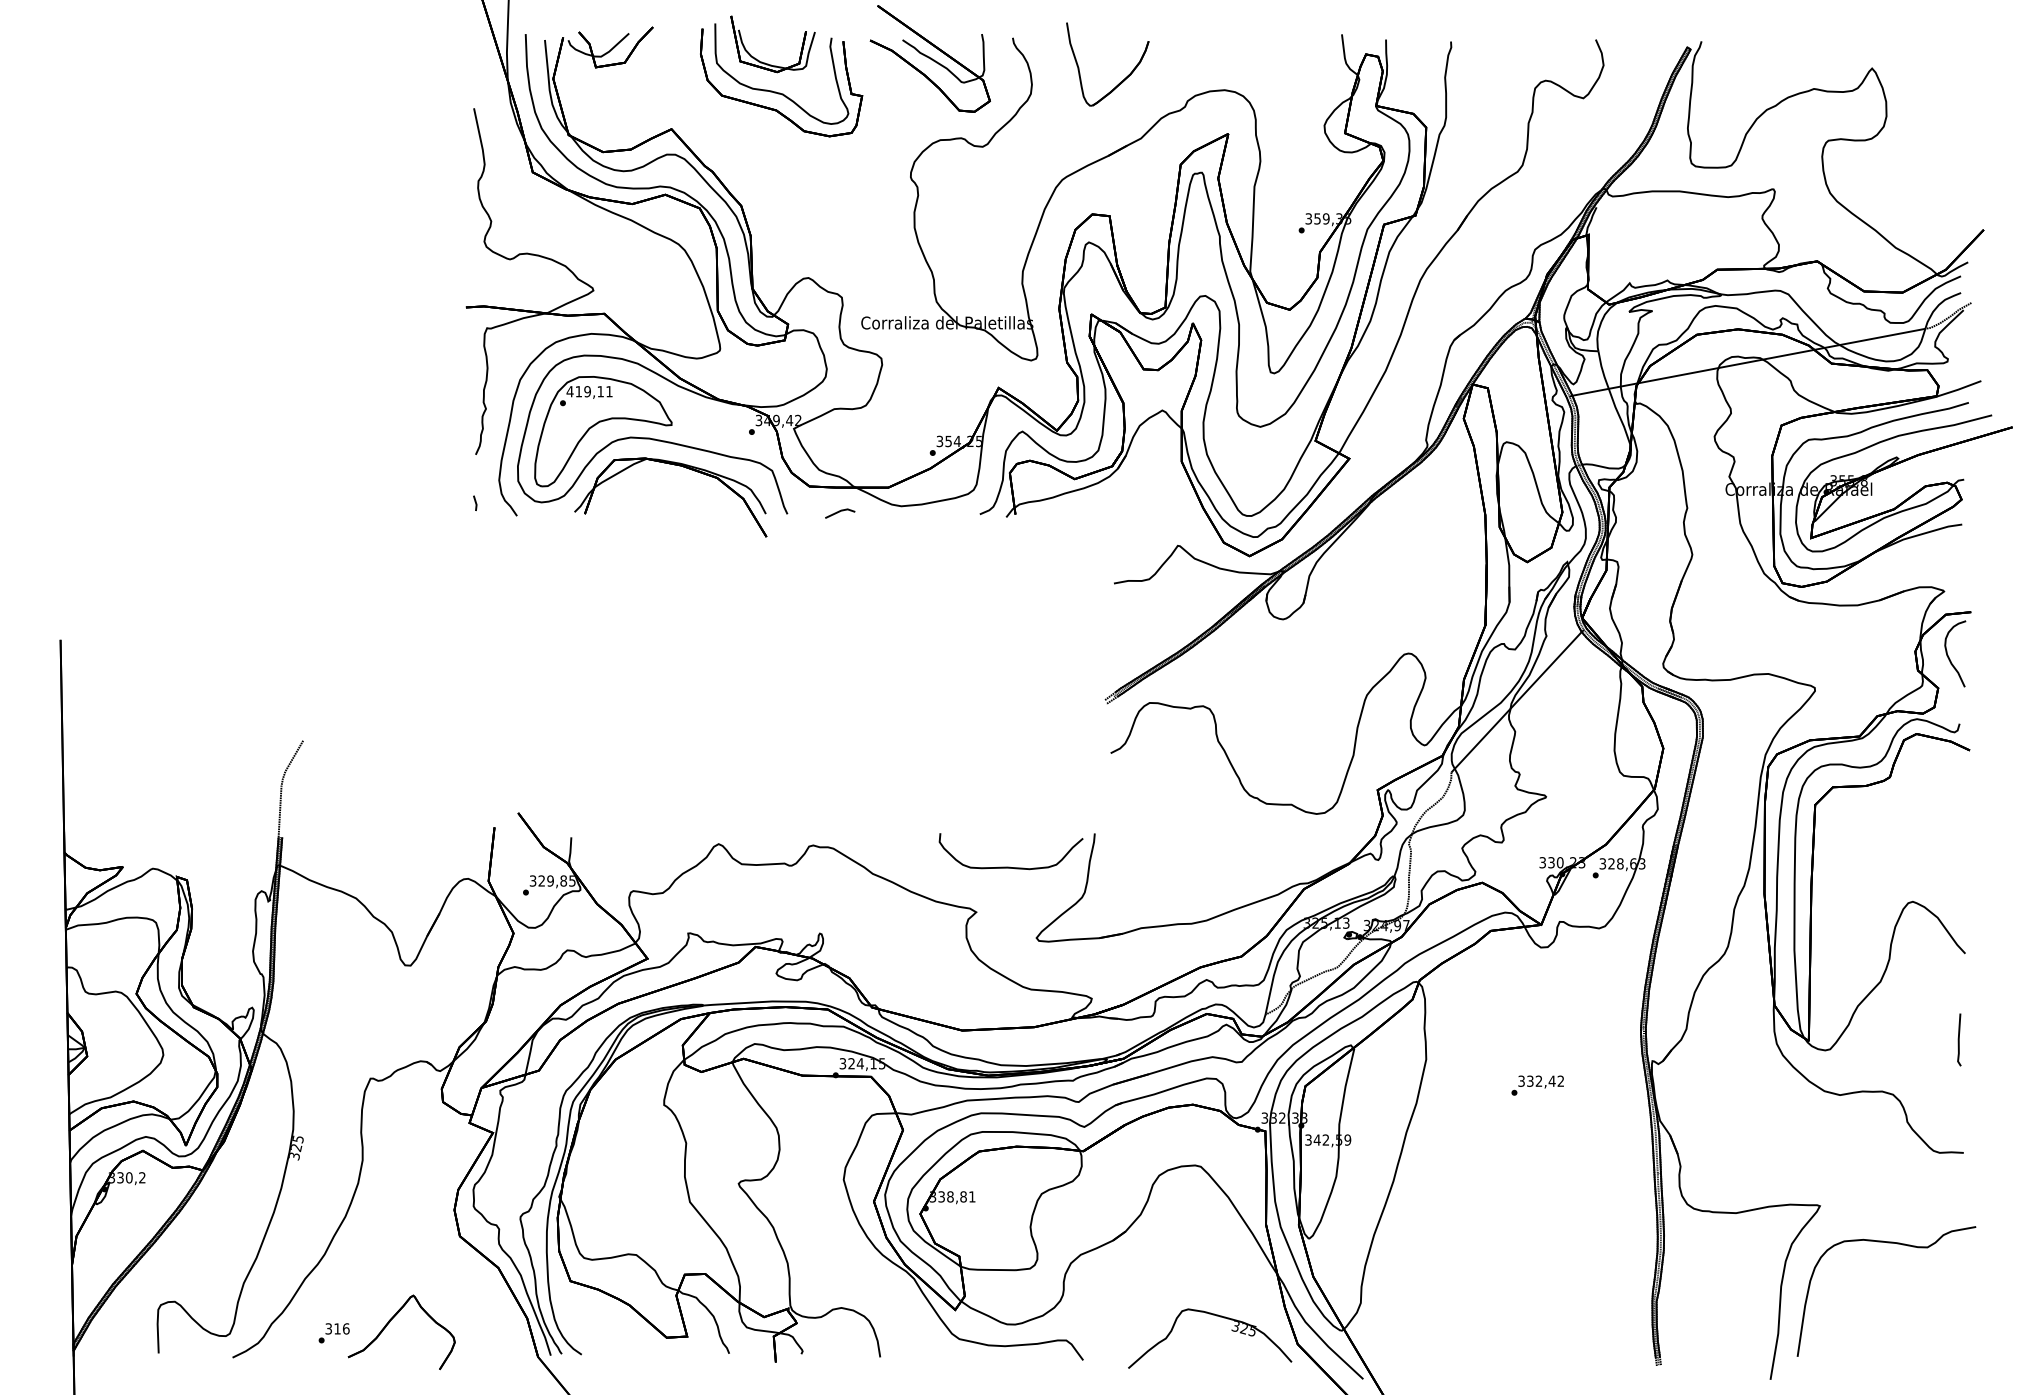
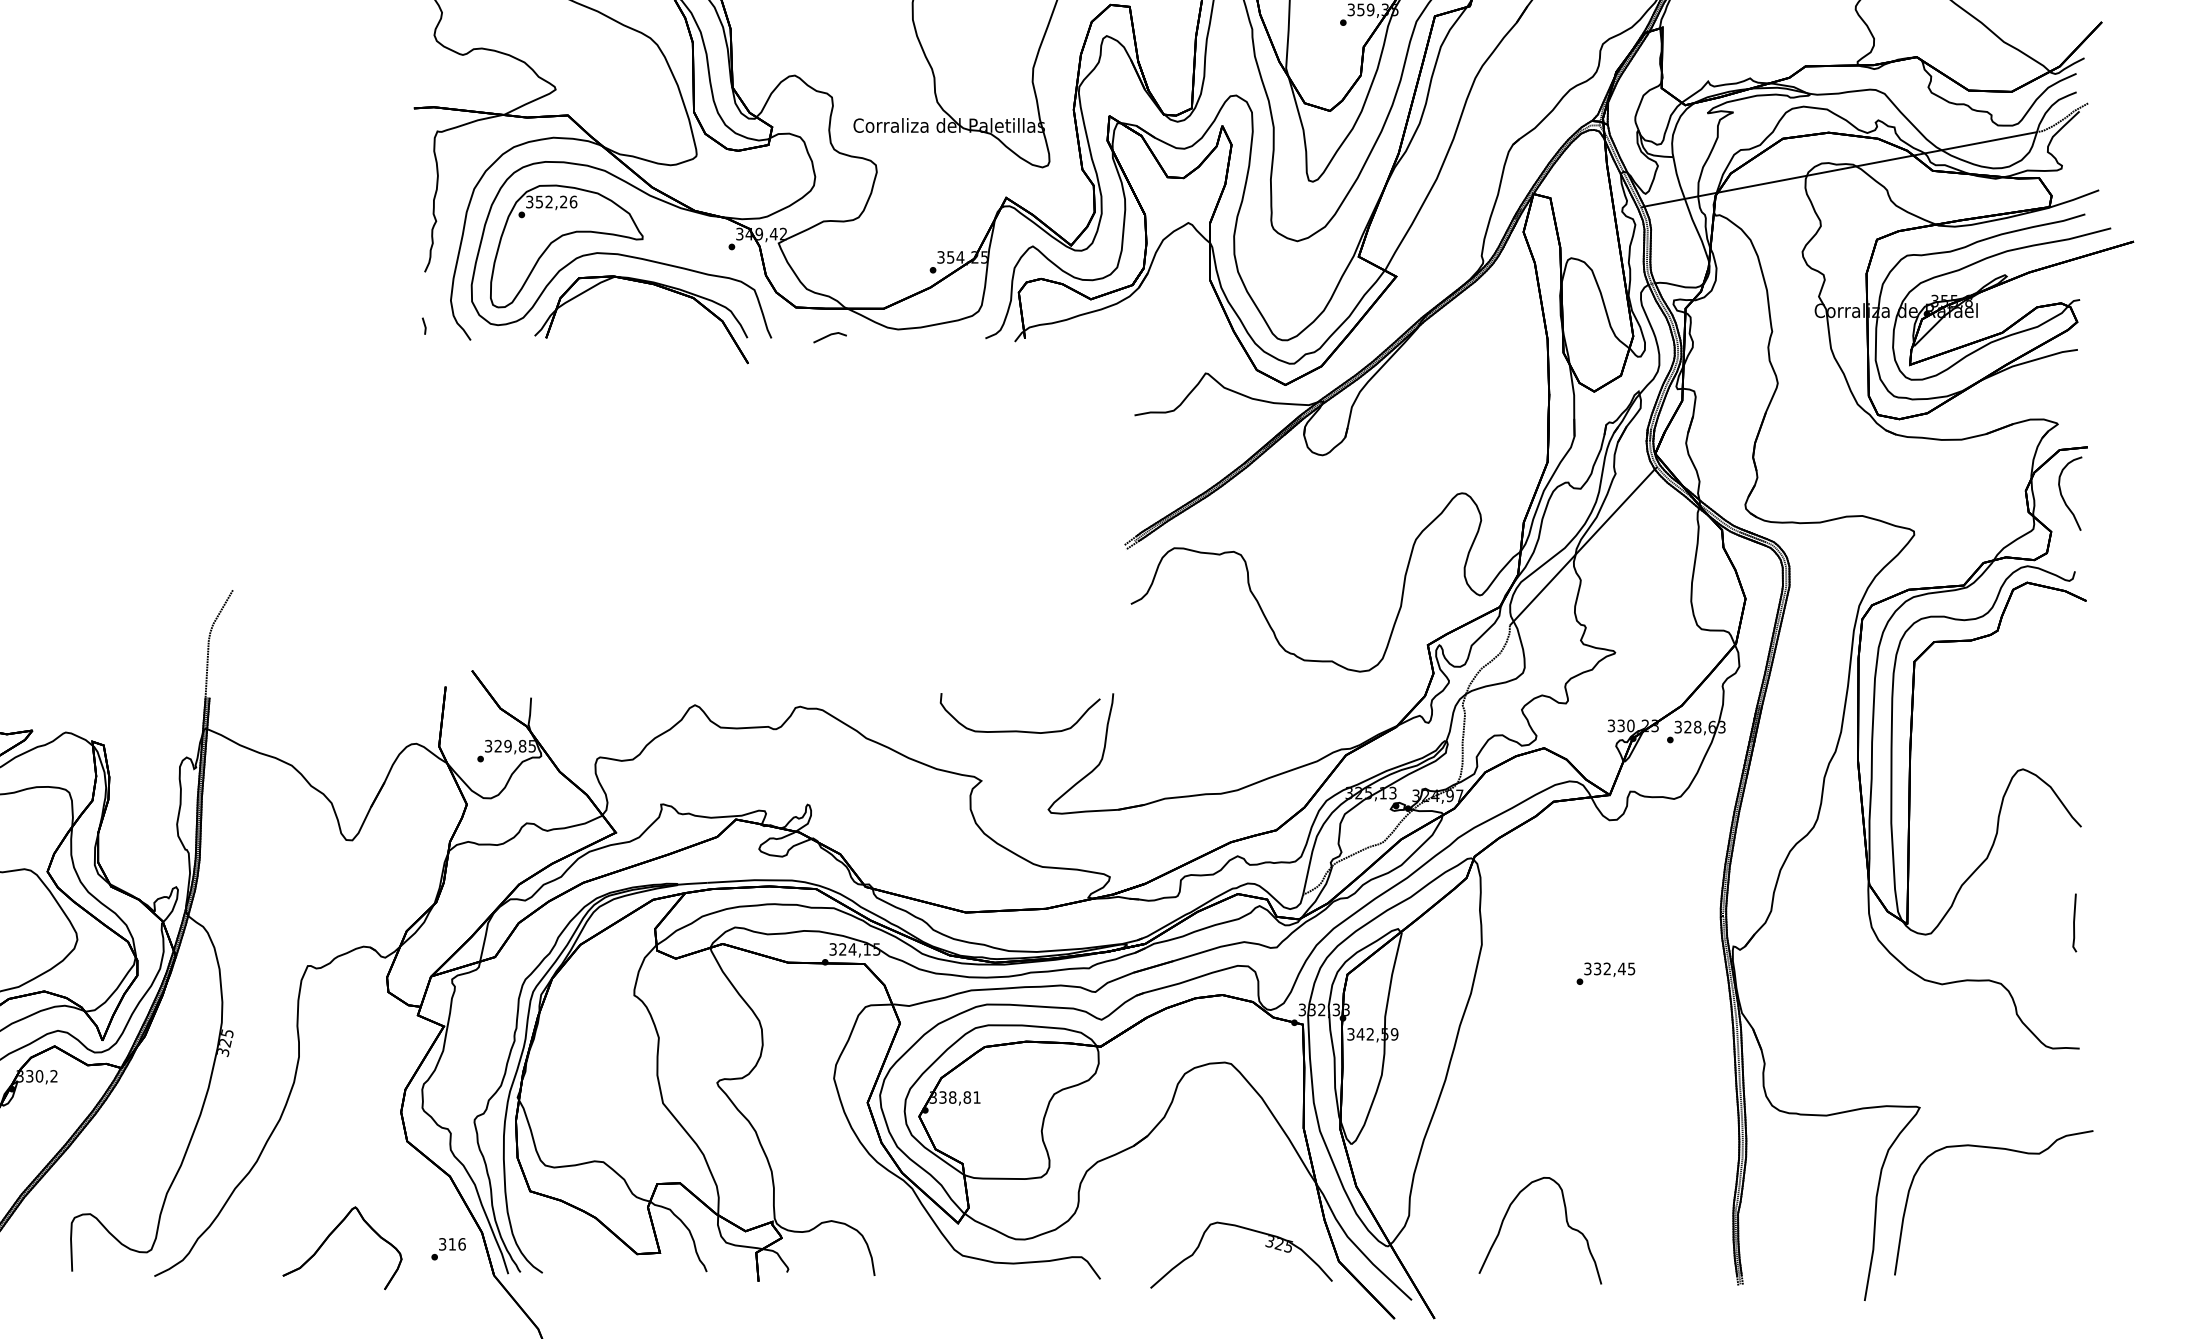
text: (589, 391) -> (551, 201), 419,11 -> 352,26
text: (1560, 1080) -> (1631, 968), 332,42 -> 332,45
curve: (1501, 1307) -> (1565, 1220), added
text: (333, 1333) -> (447, 1249), moved

